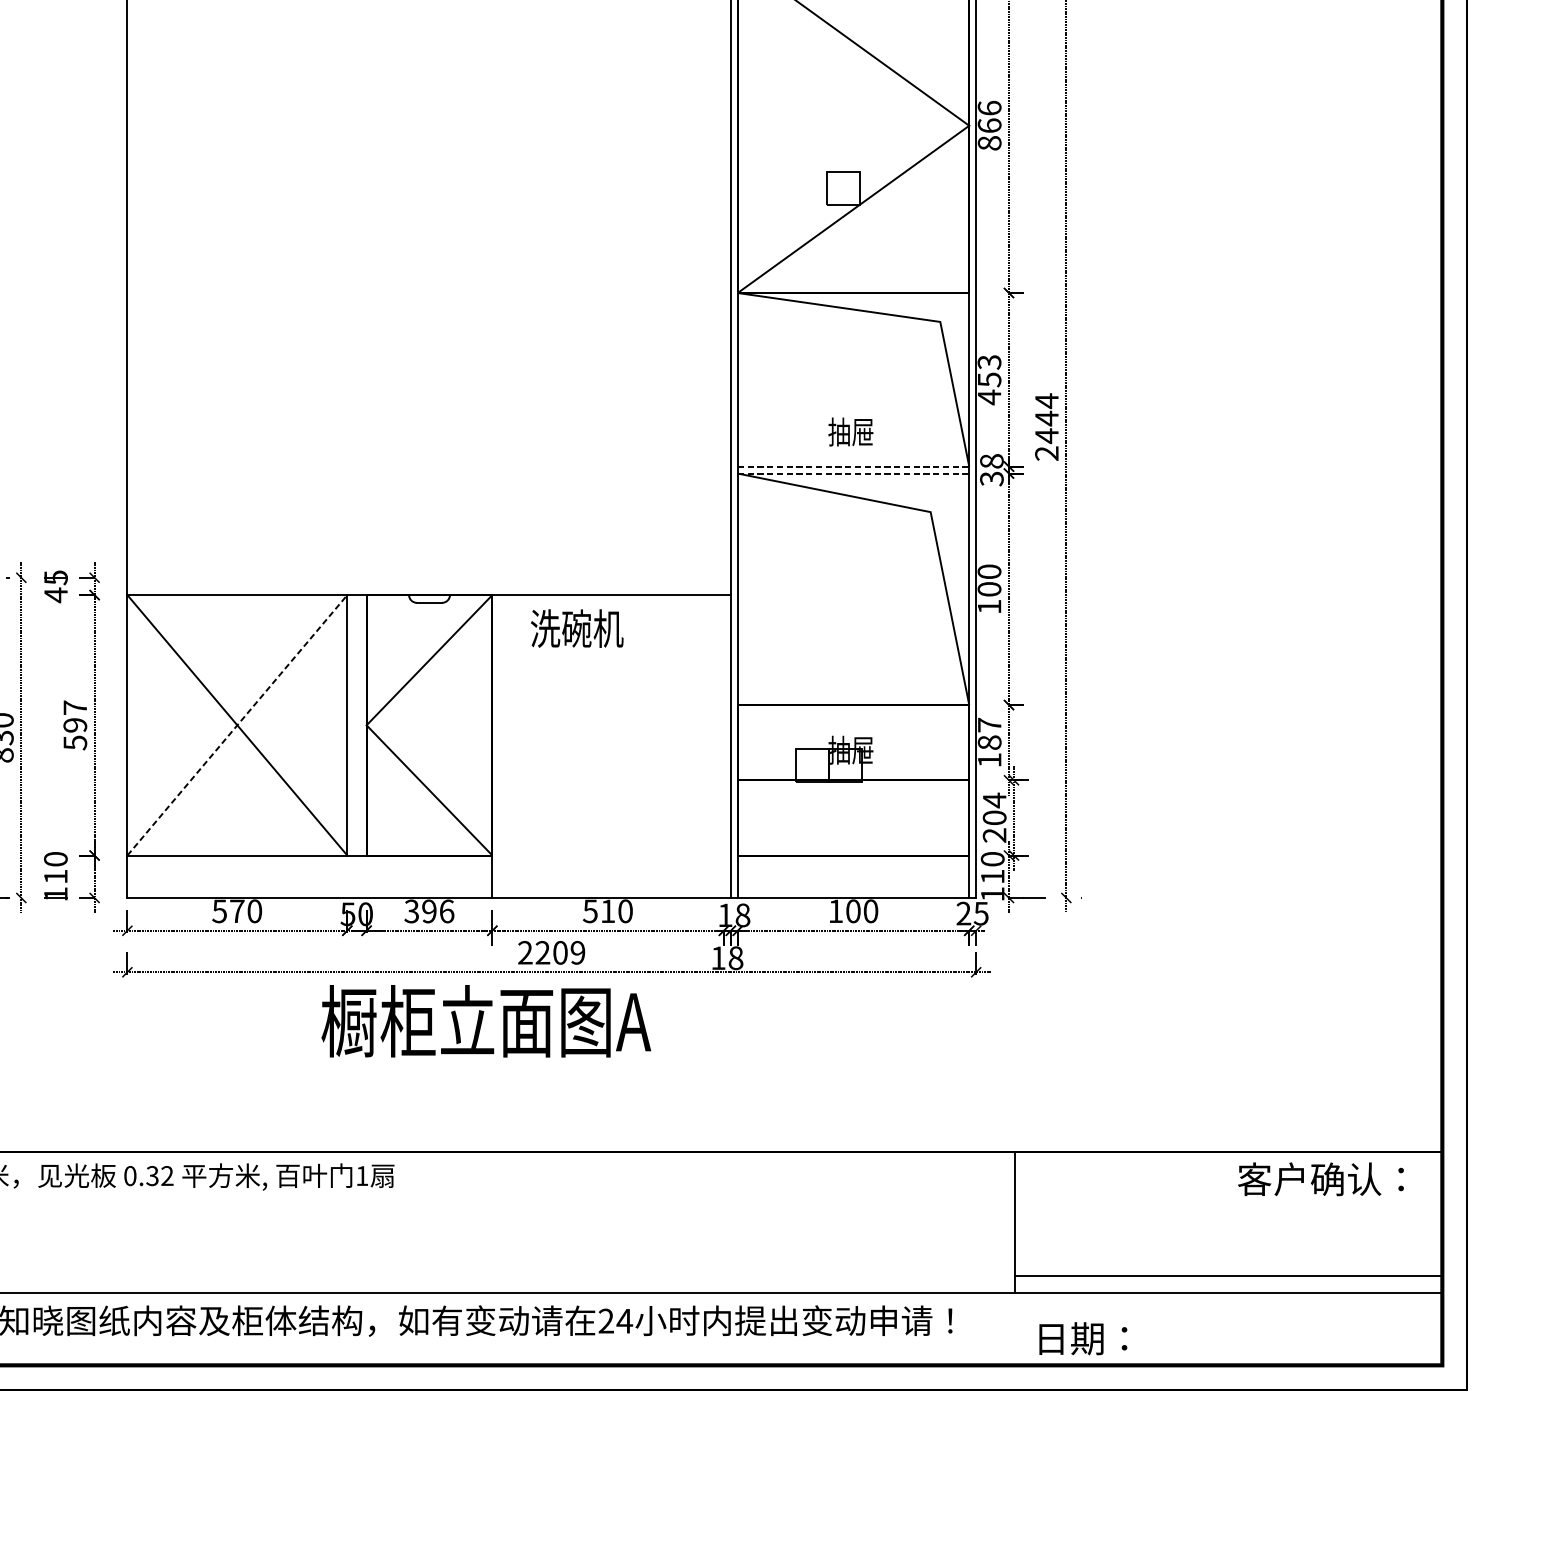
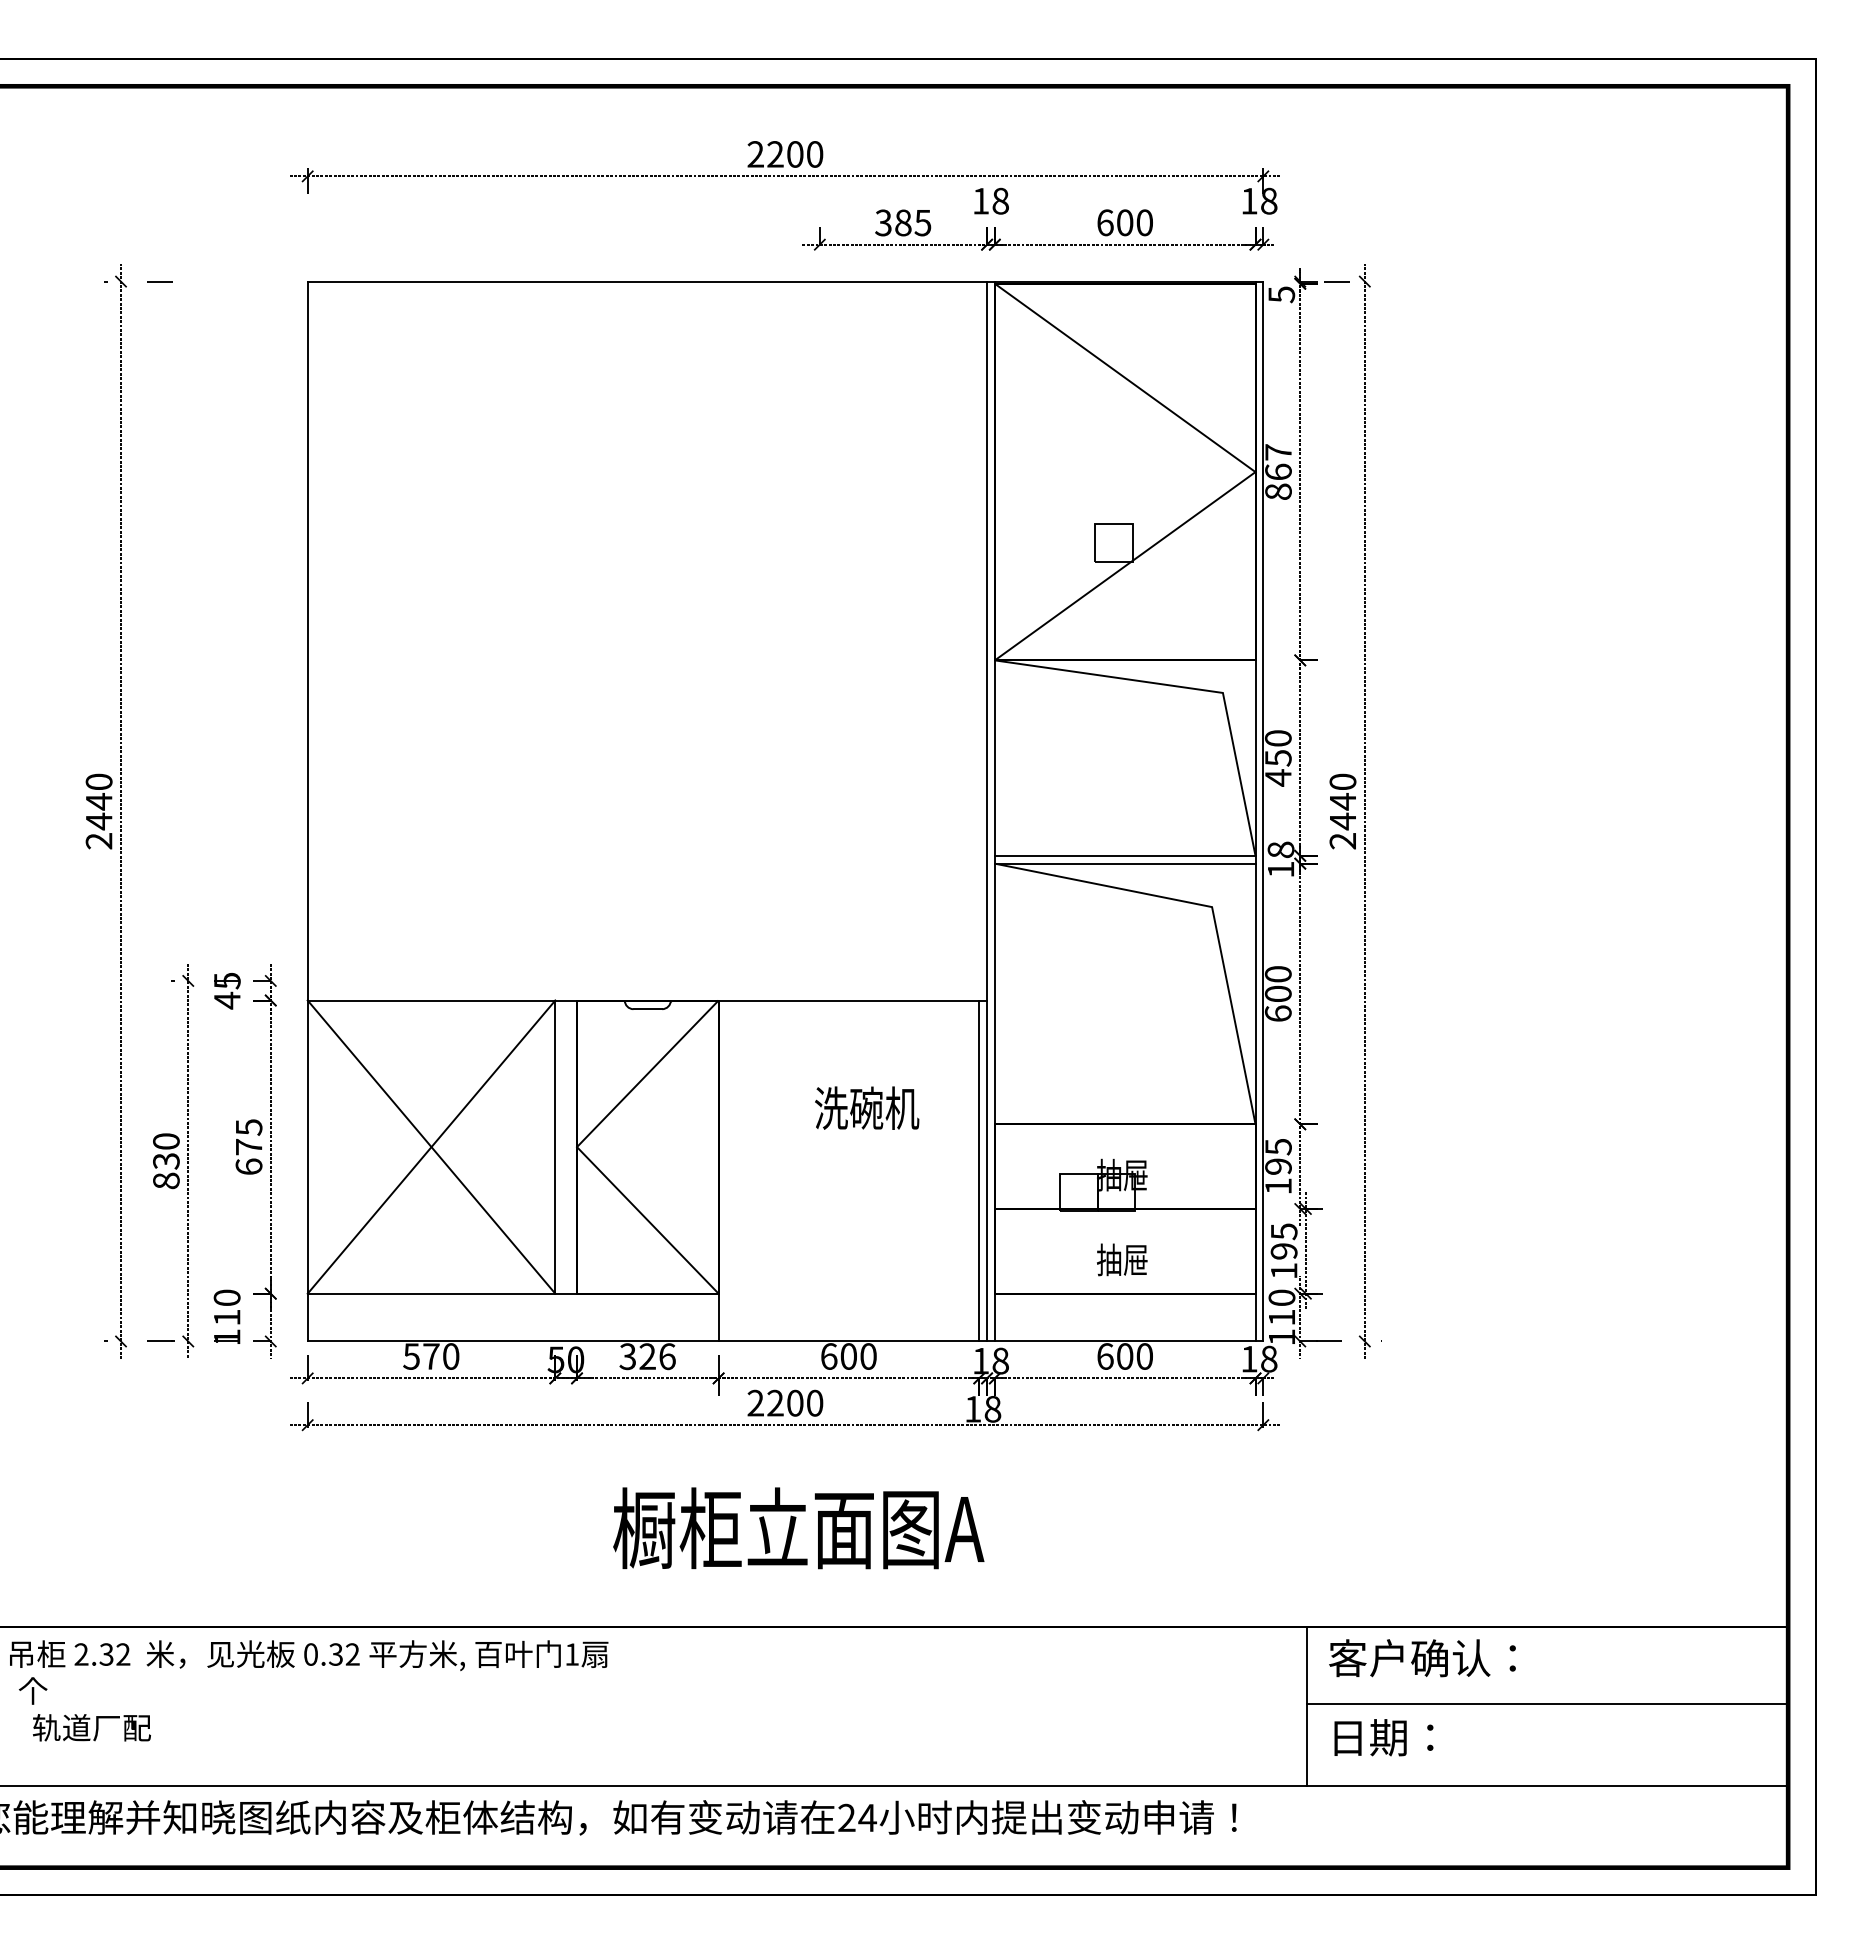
text: (989, 108) -> (1278, 452), 866 -> 867
text: (989, 362) -> (1278, 738), 453 -> 450
text: (1046, 401) -> (1342, 782), 2444 -> 2440
text: (851, 431) -> (1122, 1259), moved
line: (853, 466) -> (1125, 855), dashed -> solid
line: (853, 473) -> (1125, 863), dashed -> solid
text: (991, 478) -> (1280, 869), 38 -> 18
text: (988, 606) -> (1277, 1013), 100 -> 600
text: (577, 627) -> (867, 1107), moved
text: (74, 725) -> (248, 1147), 597 -> 675
line: (237, 725) -> (431, 1147), dashed -> solid
text: (989, 733) -> (1278, 1156), 187 -> 195
line: (724, 746) -> (979, 1170), added
text: (994, 817) -> (1283, 1250), 204 -> 195
text: (429, 911) -> (647, 1356), 396 -> 326
text: (598, 911) -> (838, 1356), 510 -> 600
text: (836, 911) -> (1105, 1356), 100 -> 600
text: (972, 913) -> (1259, 1358), 25 -> 18
text: (577, 952) -> (814, 1402), 2209 -> 2200
text: (486, 1021) -> (798, 1528), moved
text: (1320, 1179) -> (1422, 1658), moved
line: (1228, 1276) -> (1547, 1704), moved
text: (1082, 1338) -> (1383, 1737), moved

